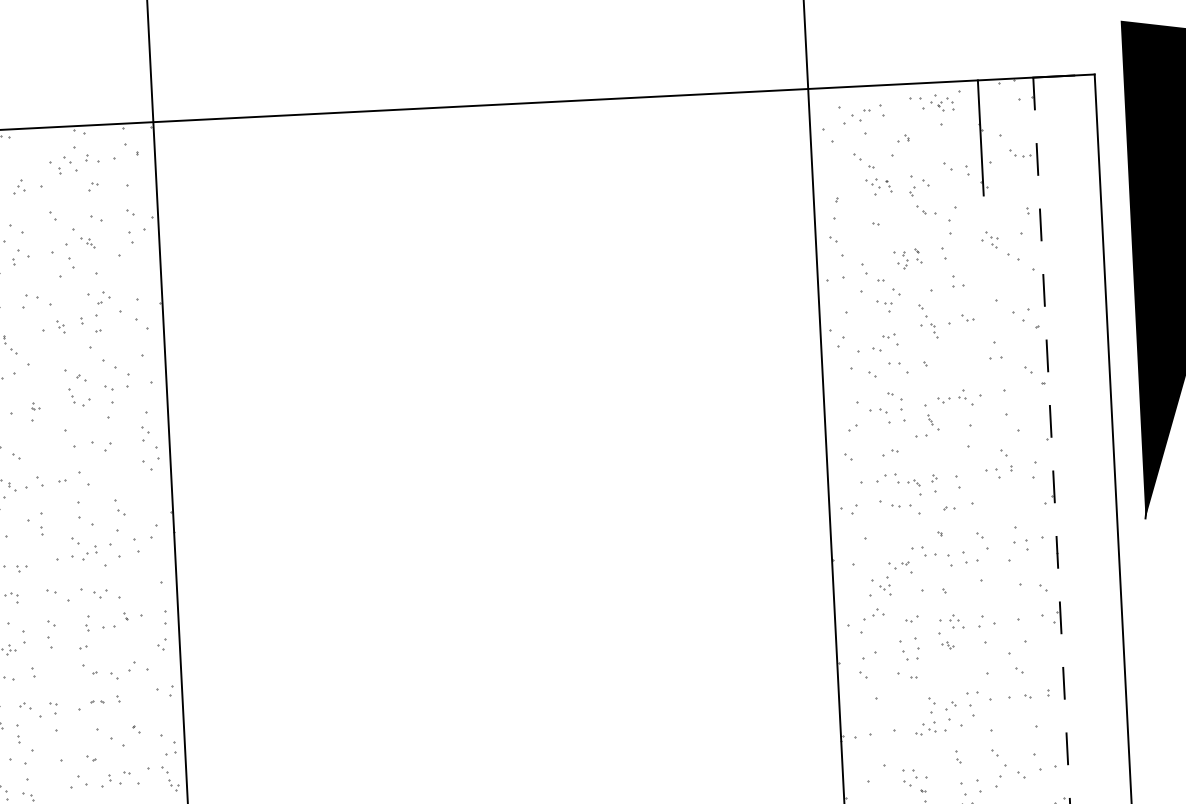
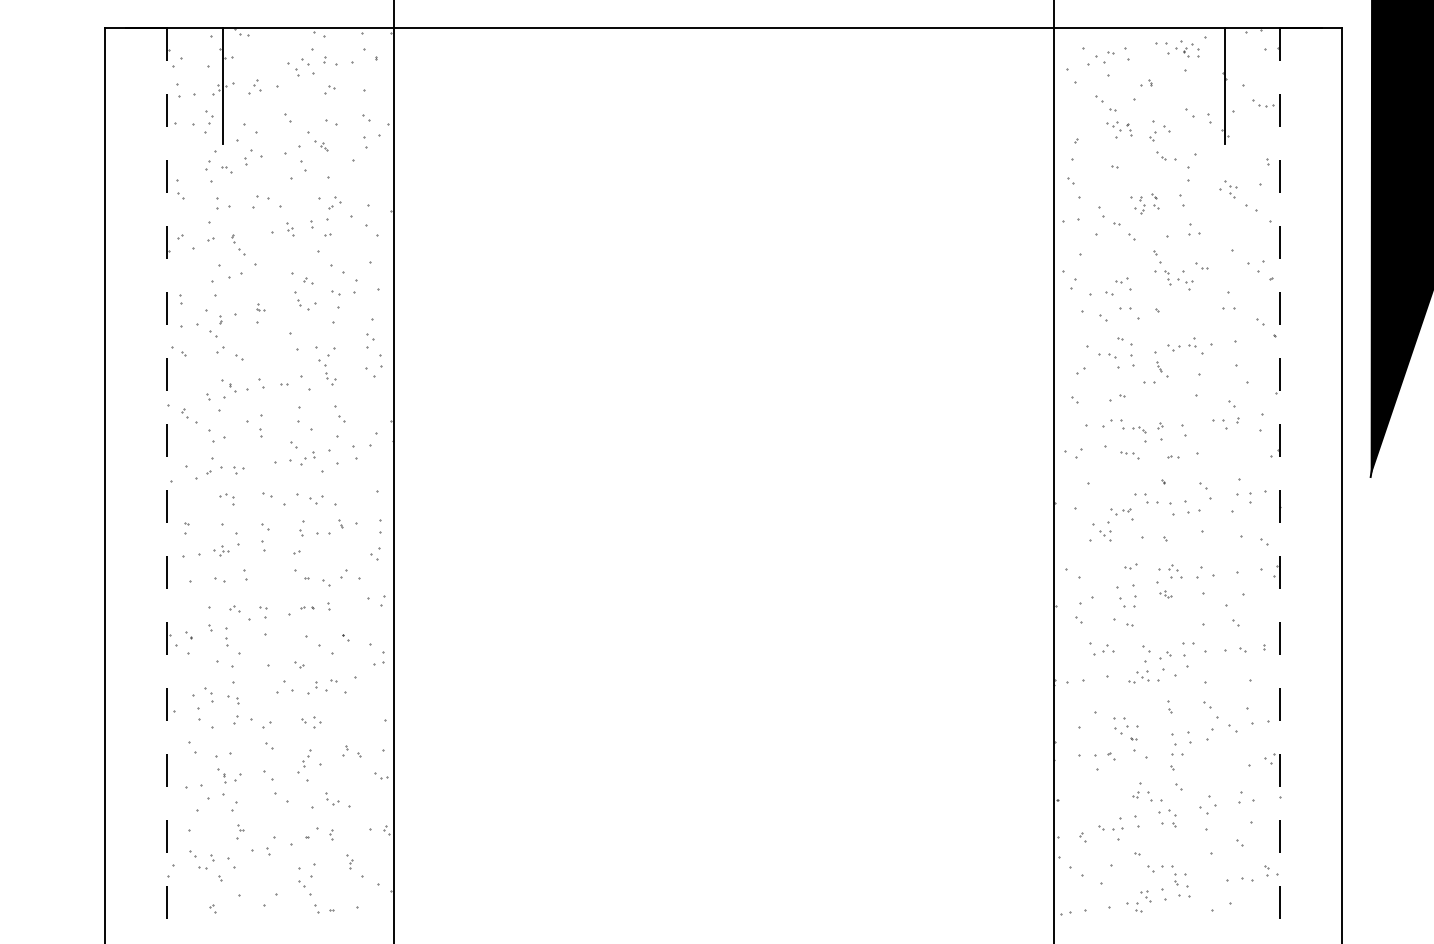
part: (884, 306) -> (1185, 284), moved
part: (905, 509) -> (1129, 455), size x0.62
part: (873, 613) -> (1103, 649), moved
part: (170, 779) -> (327, 372), moved

